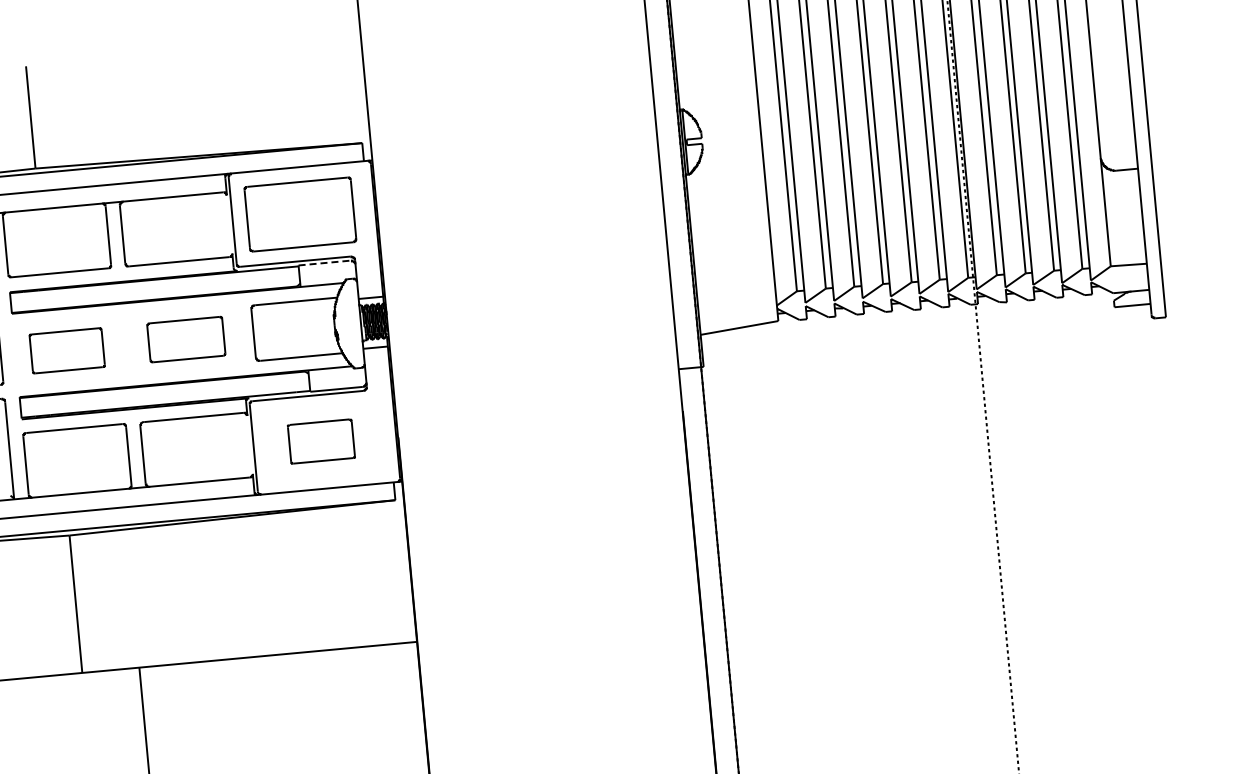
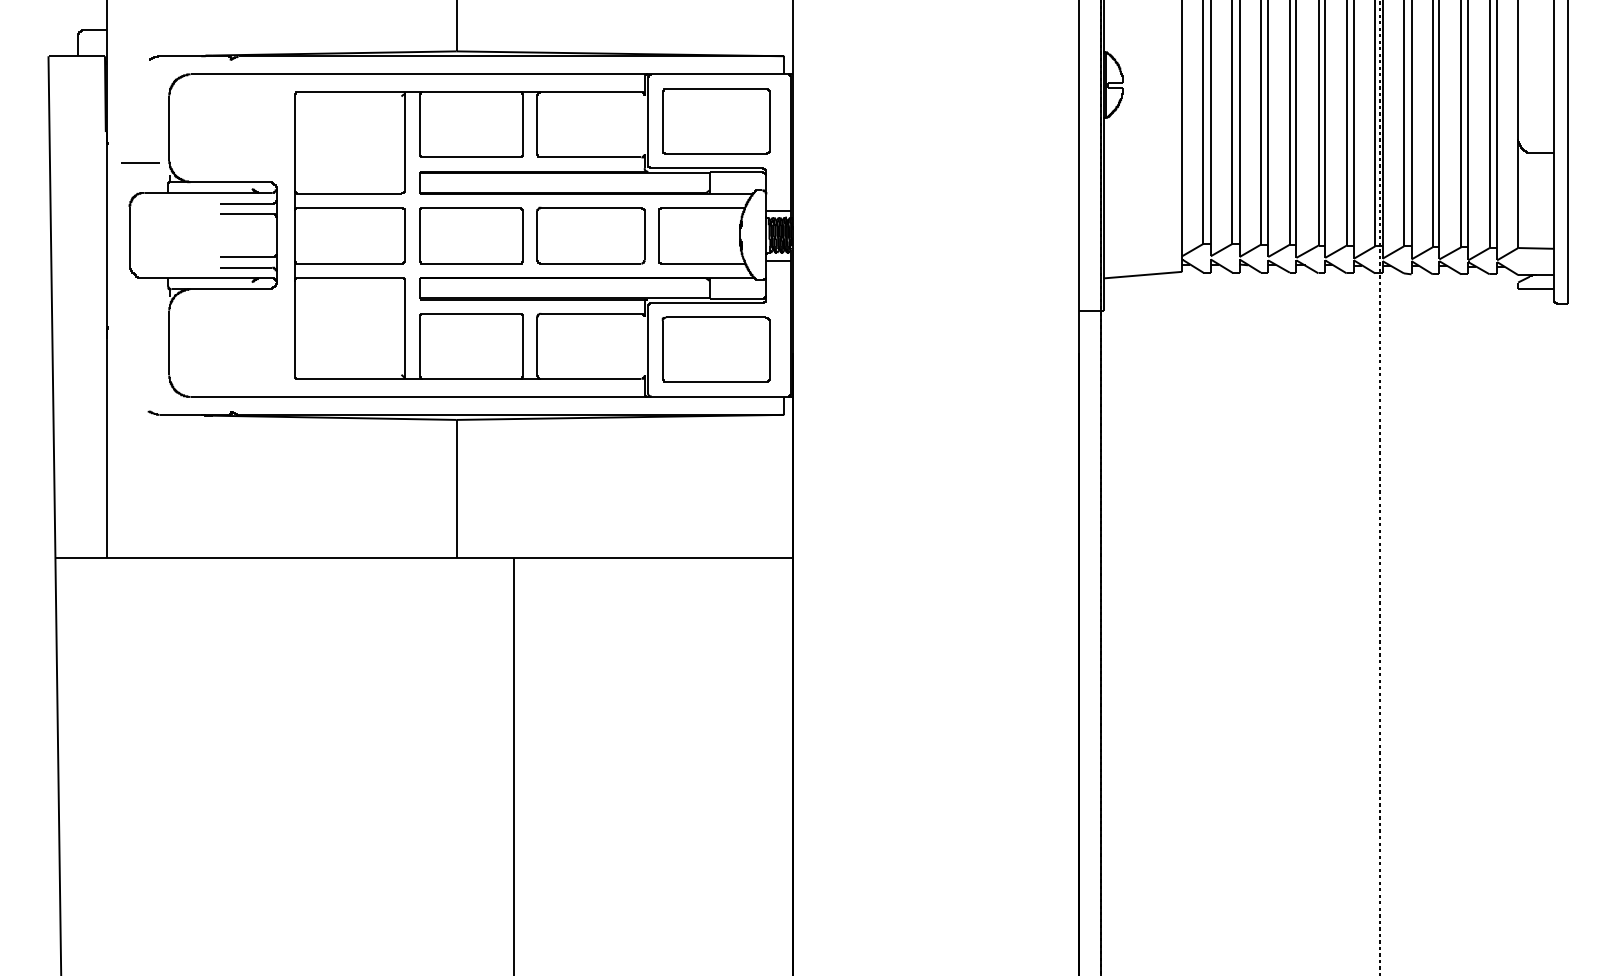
line: (325, 263) -> (736, 172), dashed -> solid
part: (185, 339) -> (590, 235), size x1.43
part: (67, 350) -> (471, 235), size x1.43
part: (320, 441) -> (715, 349), size x1.67

